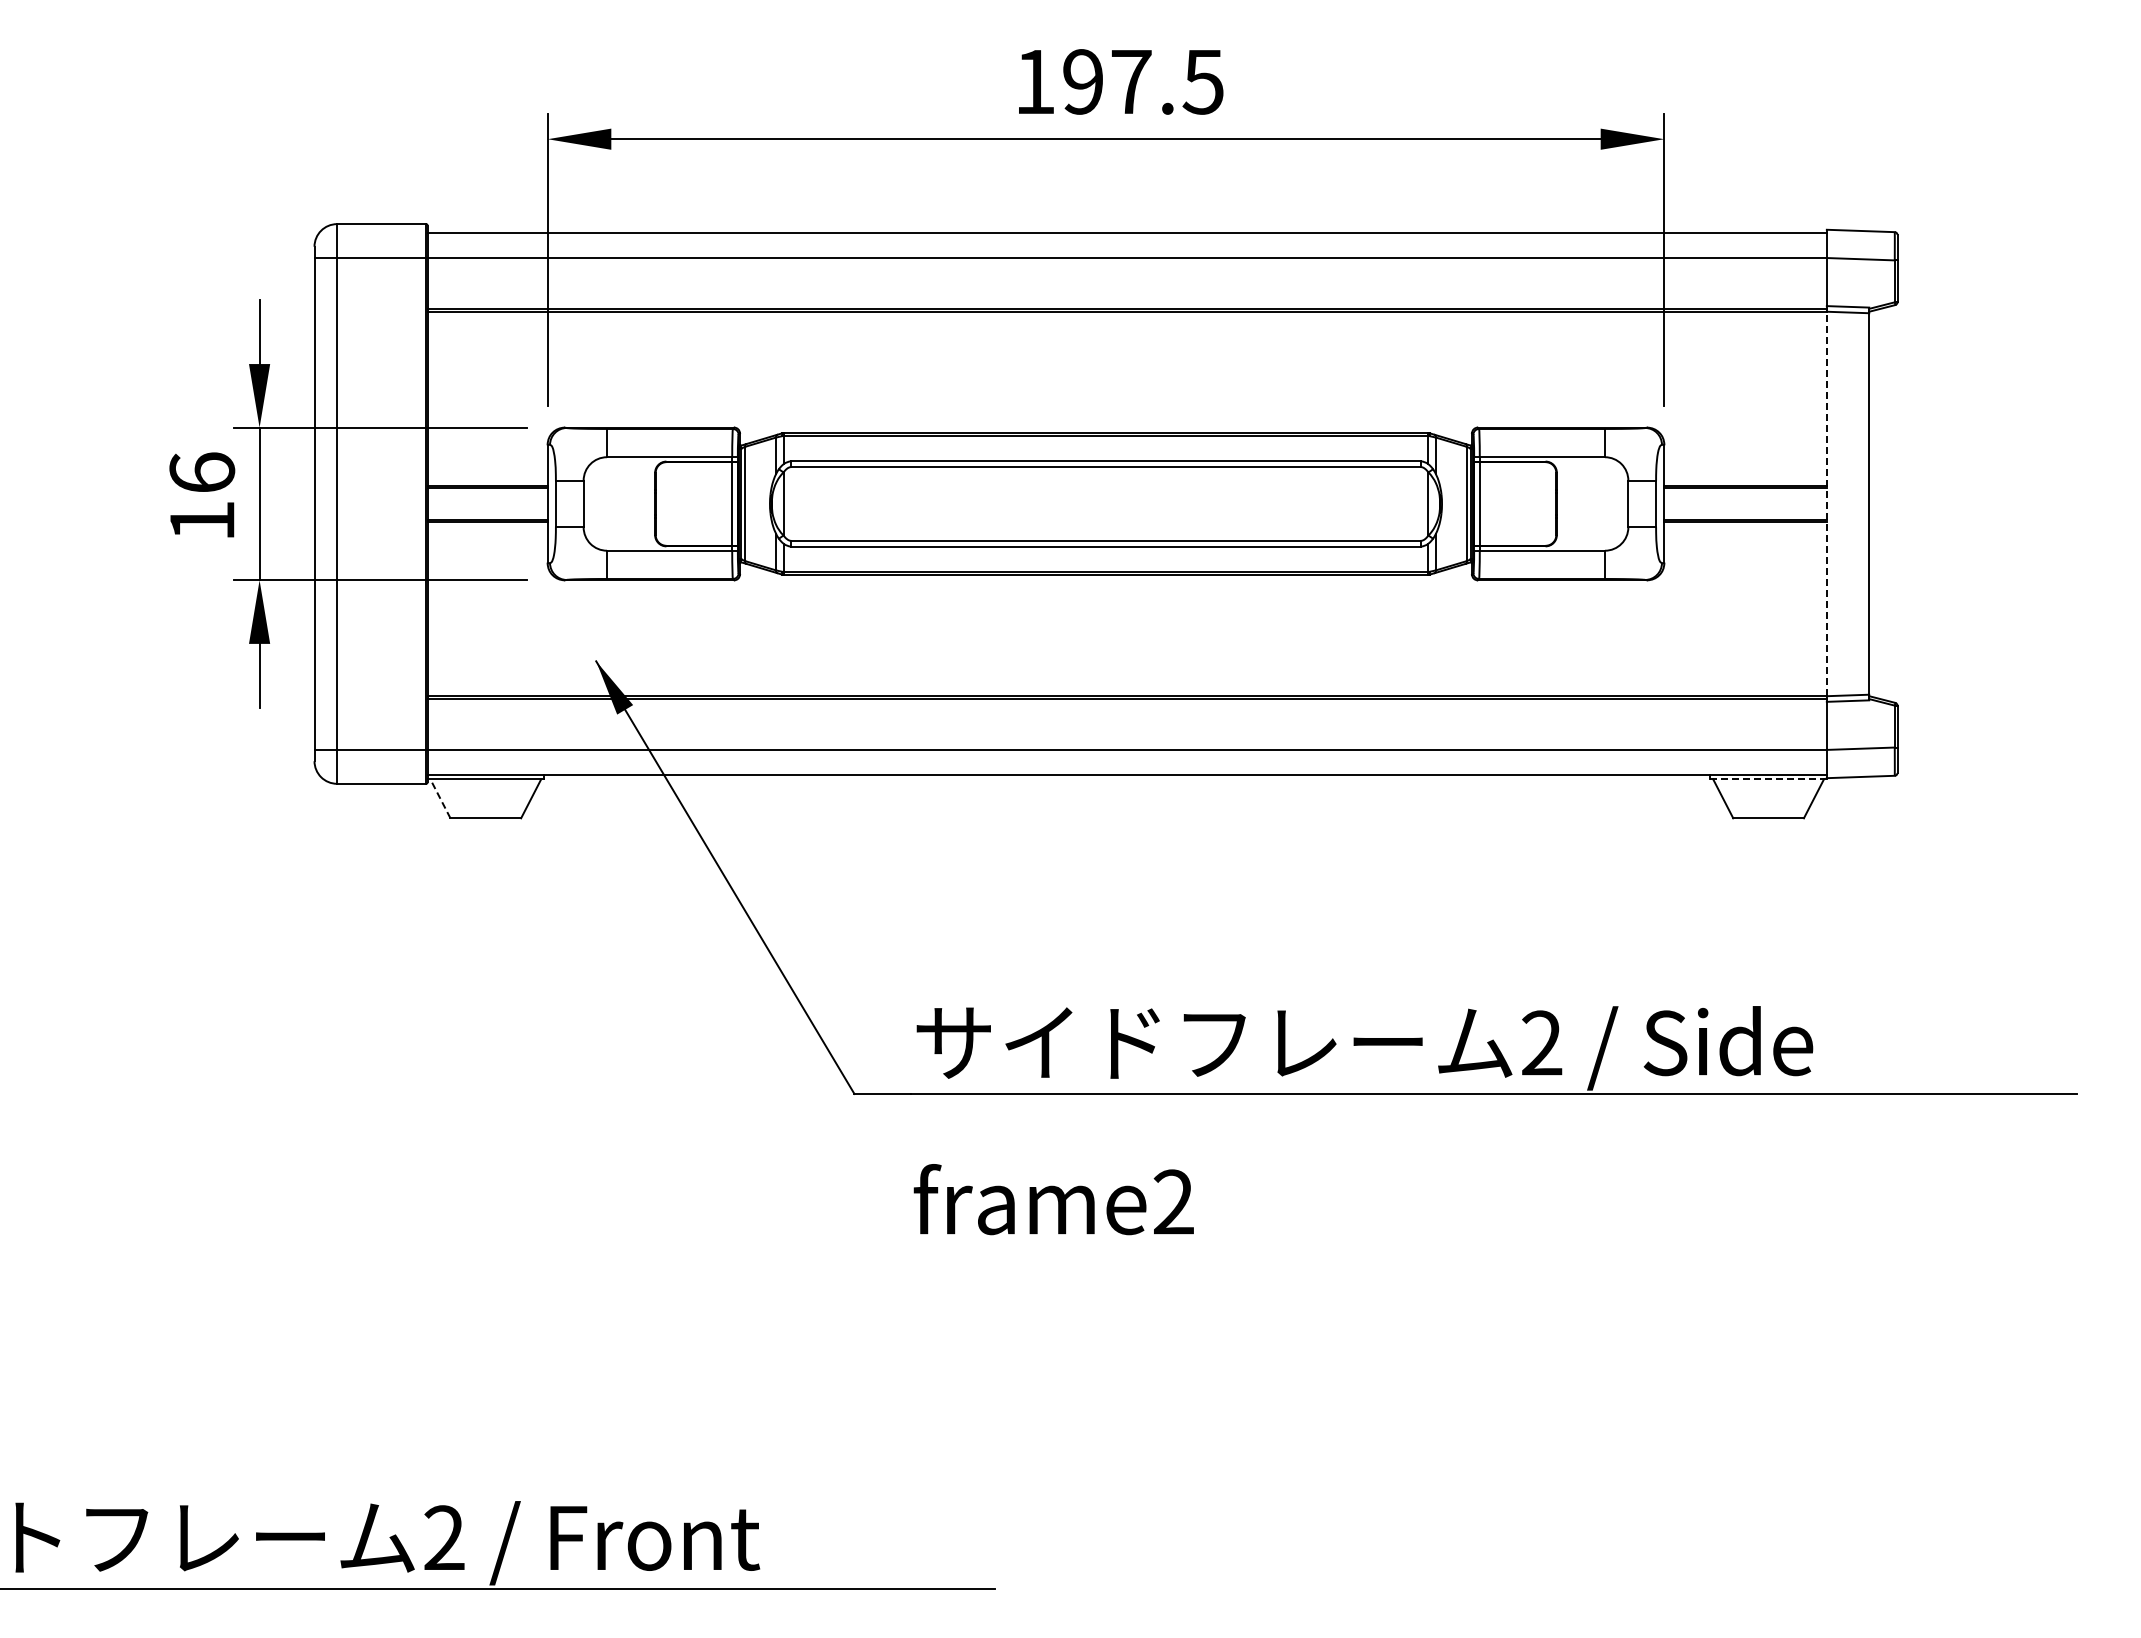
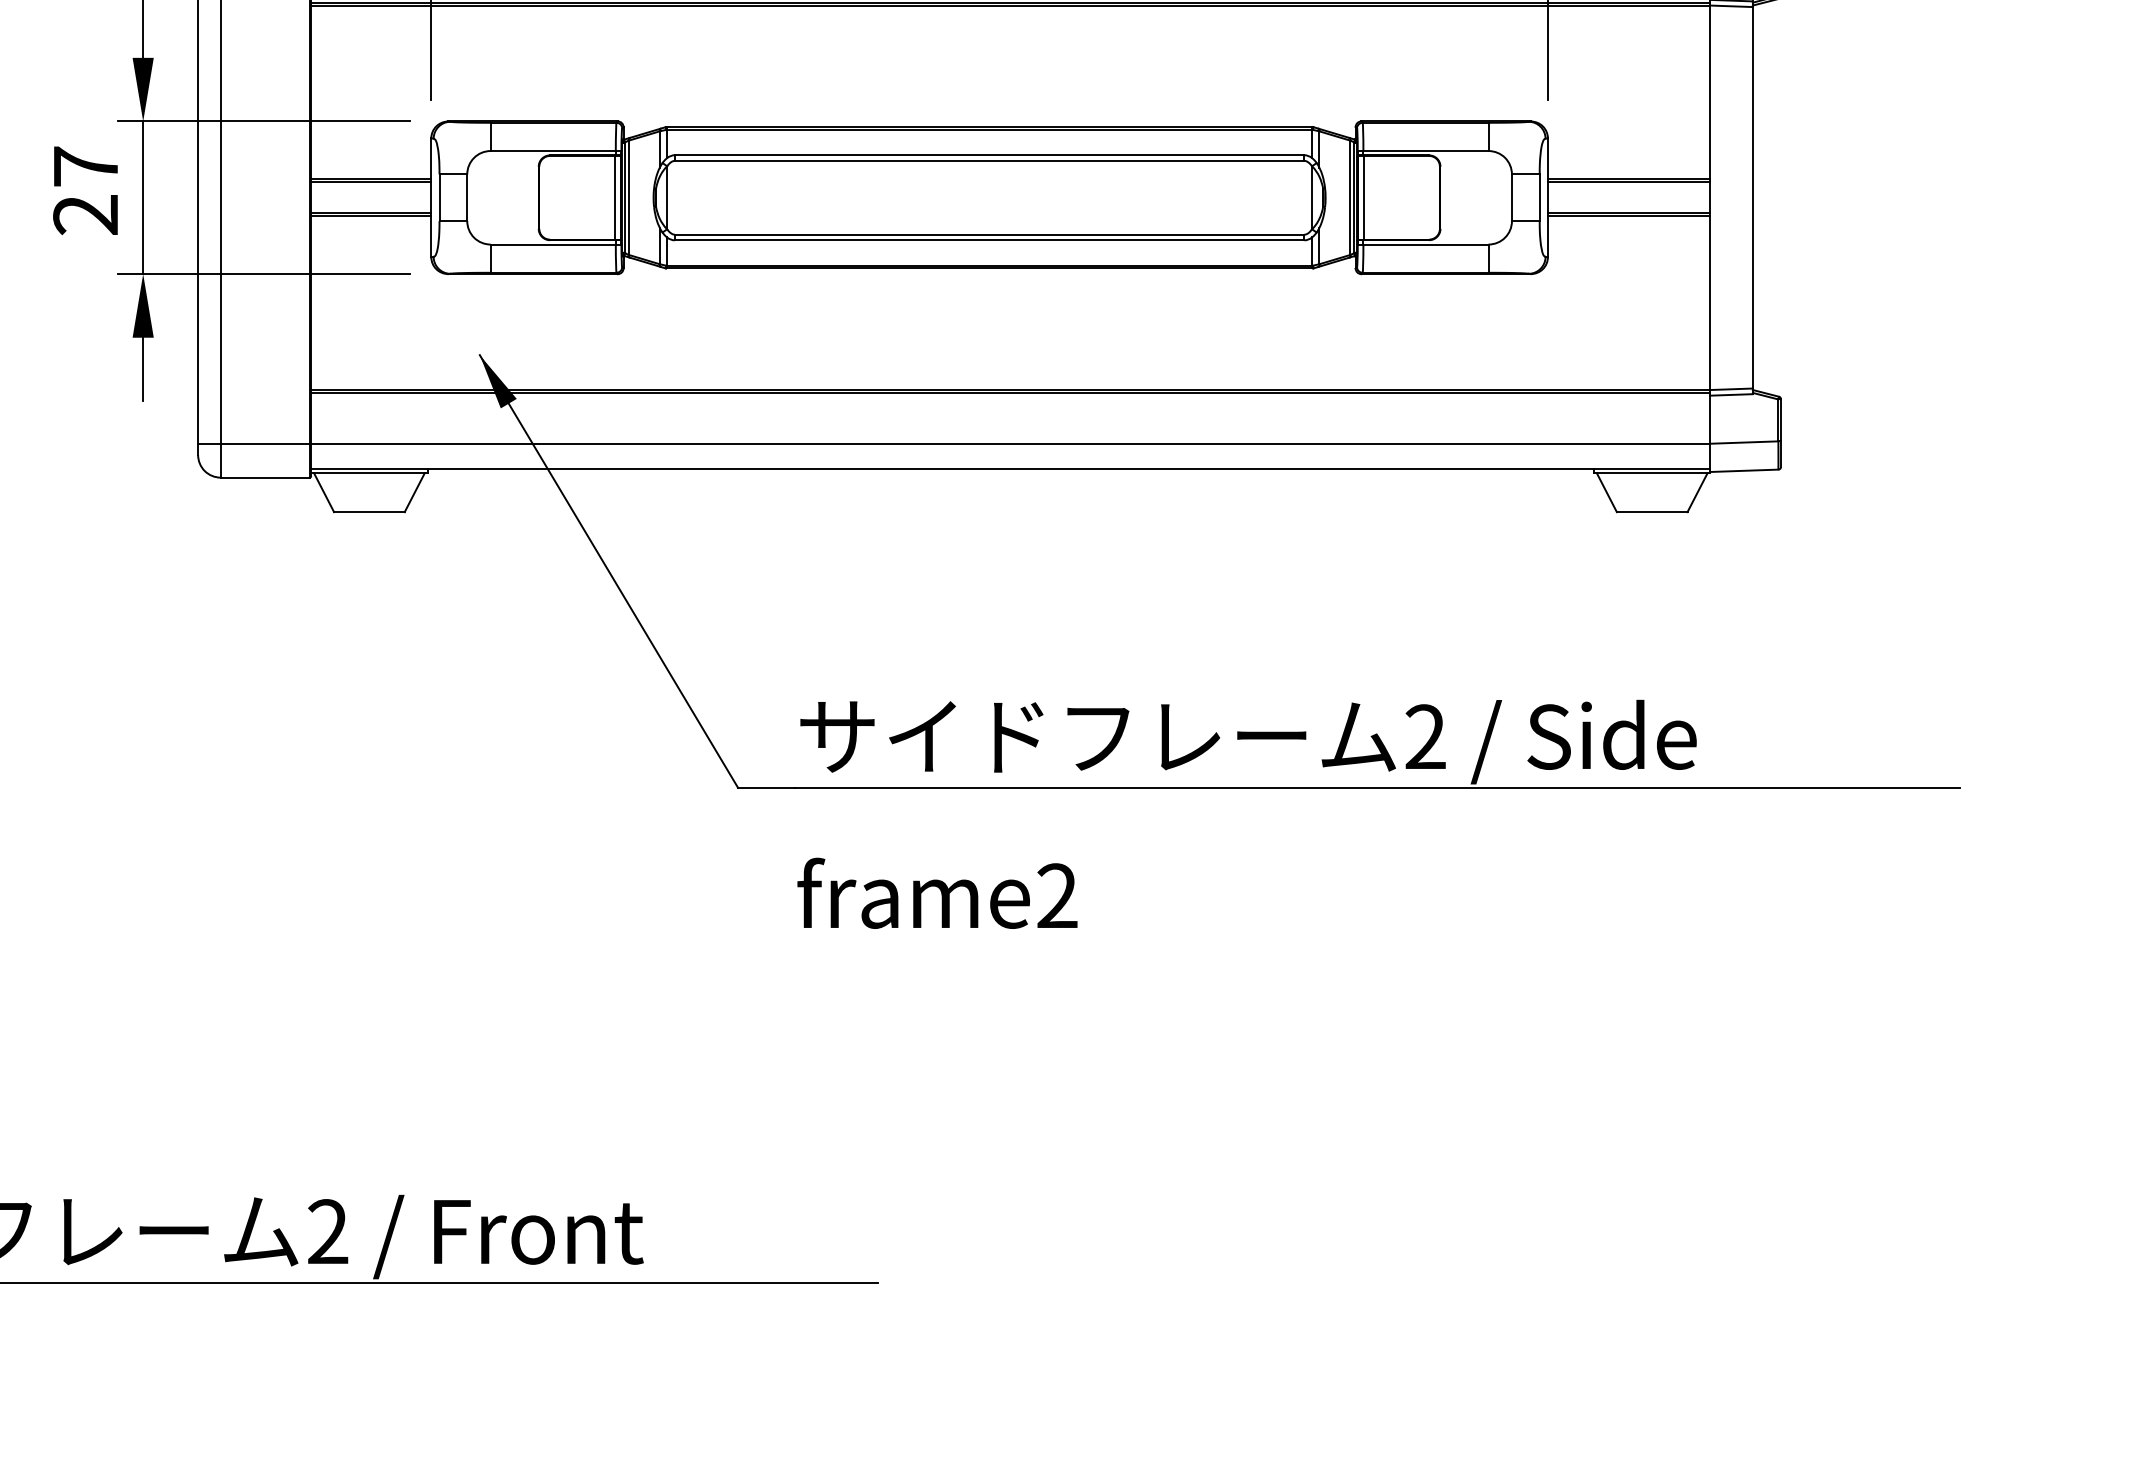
text: (202, 496) -> (86, 190), 16 -> 27
line: (1826, 503) -> (1710, 197), dashed -> solid
line: (1769, 779) -> (1653, 473), dashed -> solid
line: (440, 798) -> (324, 492), dashed -> solid

